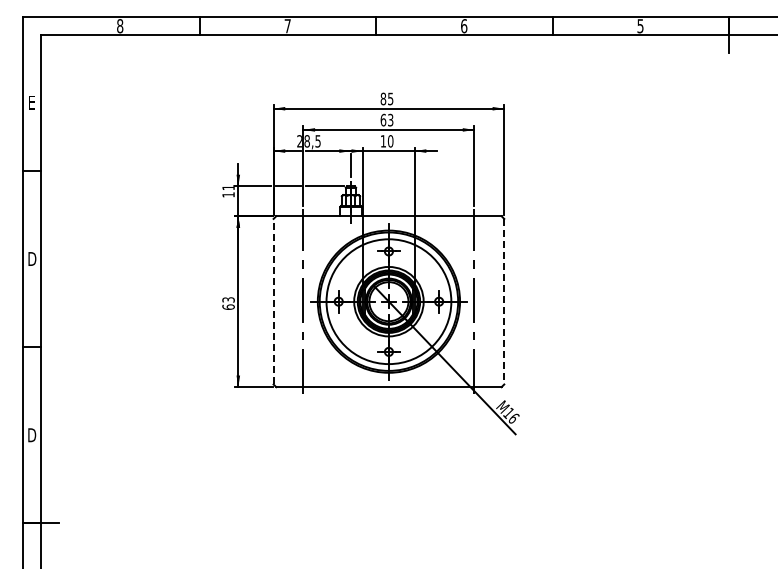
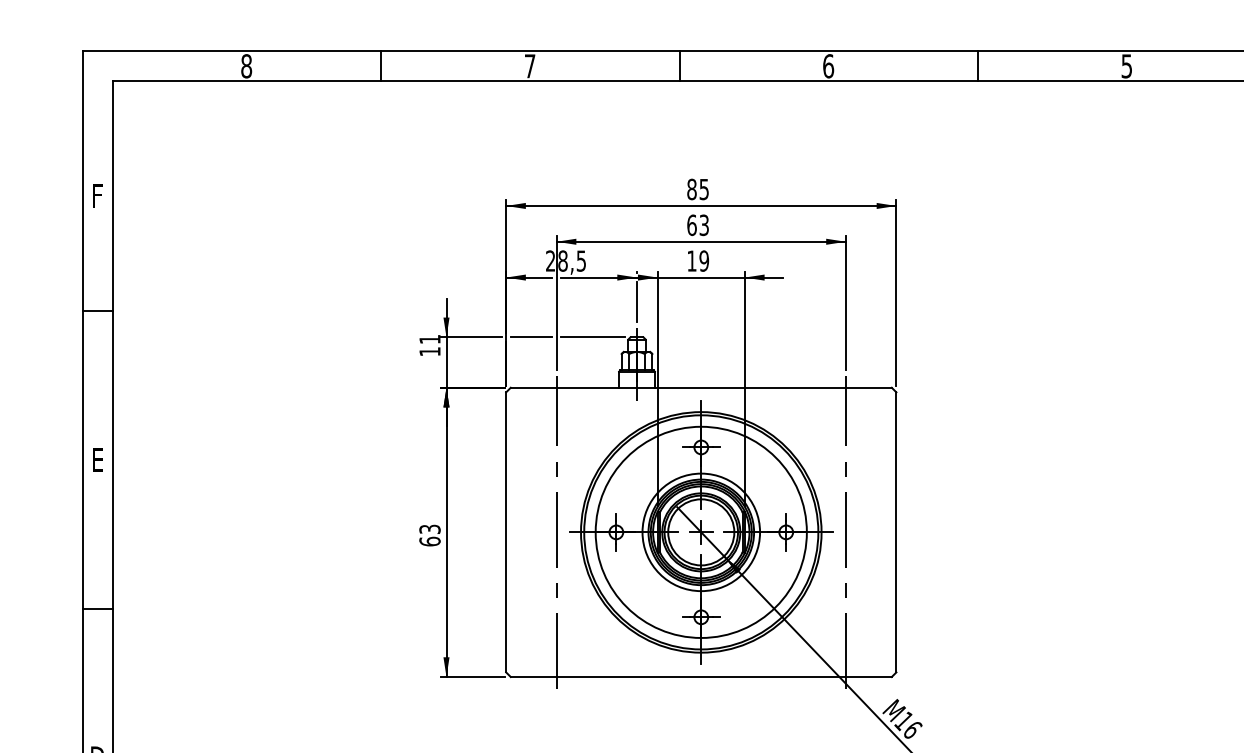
text: (31, 102) -> (96, 195), E -> F
text: (390, 141) -> (703, 261), 10 -> 19
text: (32, 258) -> (98, 459), D -> E
line: (273, 301) -> (506, 532), dashed -> solid
line: (504, 301) -> (896, 532), dashed -> solid

